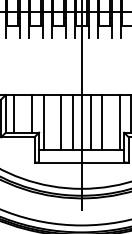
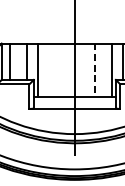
line: (61, 122) -> (55, 70), removed
line: (72, 122) -> (66, 70), removed
line: (90, 122) -> (83, 70), removed
line: (102, 122) -> (95, 70), solid -> dashed

